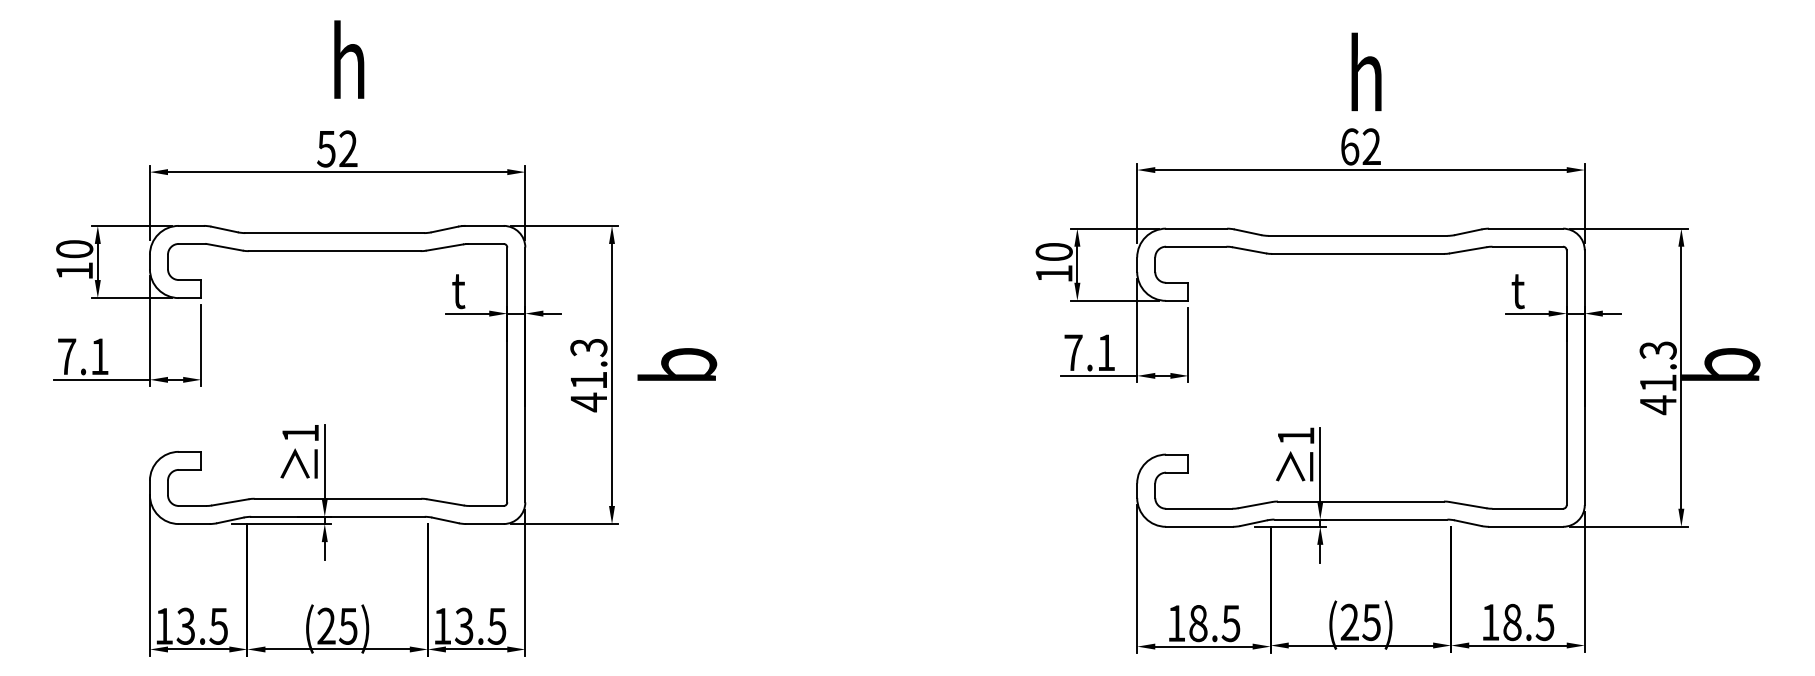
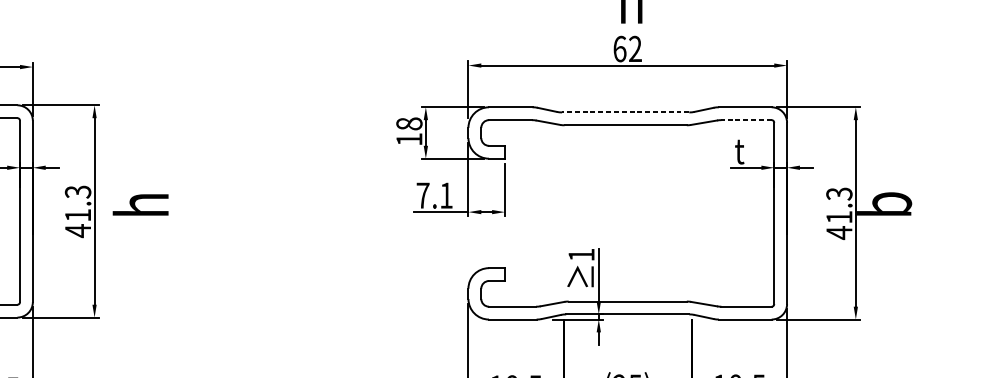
line: (1357, 235) -> (625, 112), solid -> dashed
line: (1527, 246) -> (746, 119), solid -> dashed
text: (1053, 252) -> (408, 124), 10 -> 18
text: (689, 361) -> (149, 201), b -> h

